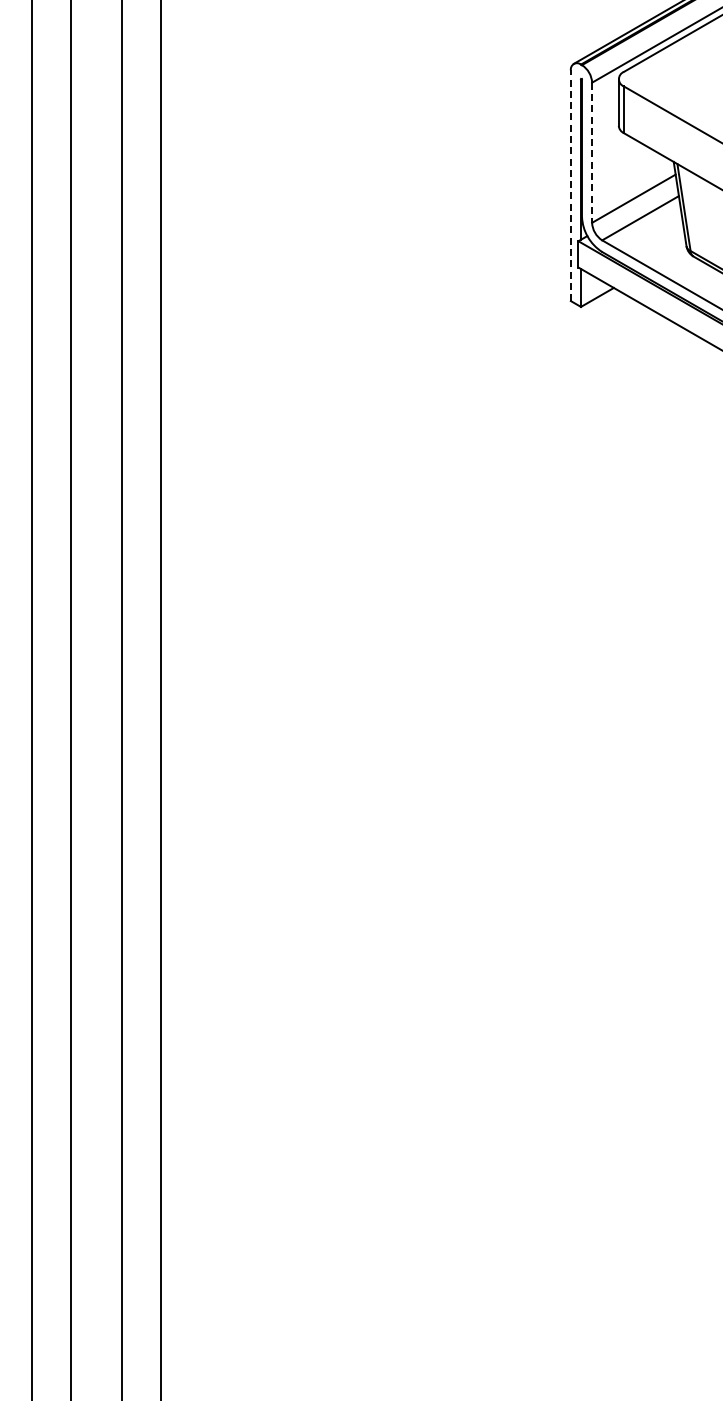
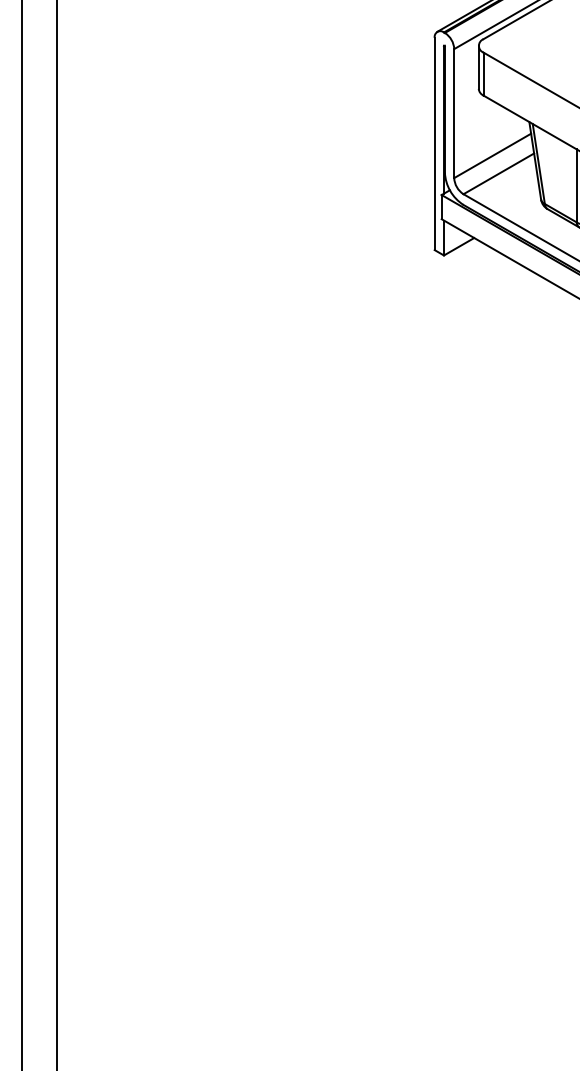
line: (592, 153) -> (454, 114), dashed -> solid
line: (570, 185) -> (434, 143), dashed -> solid

